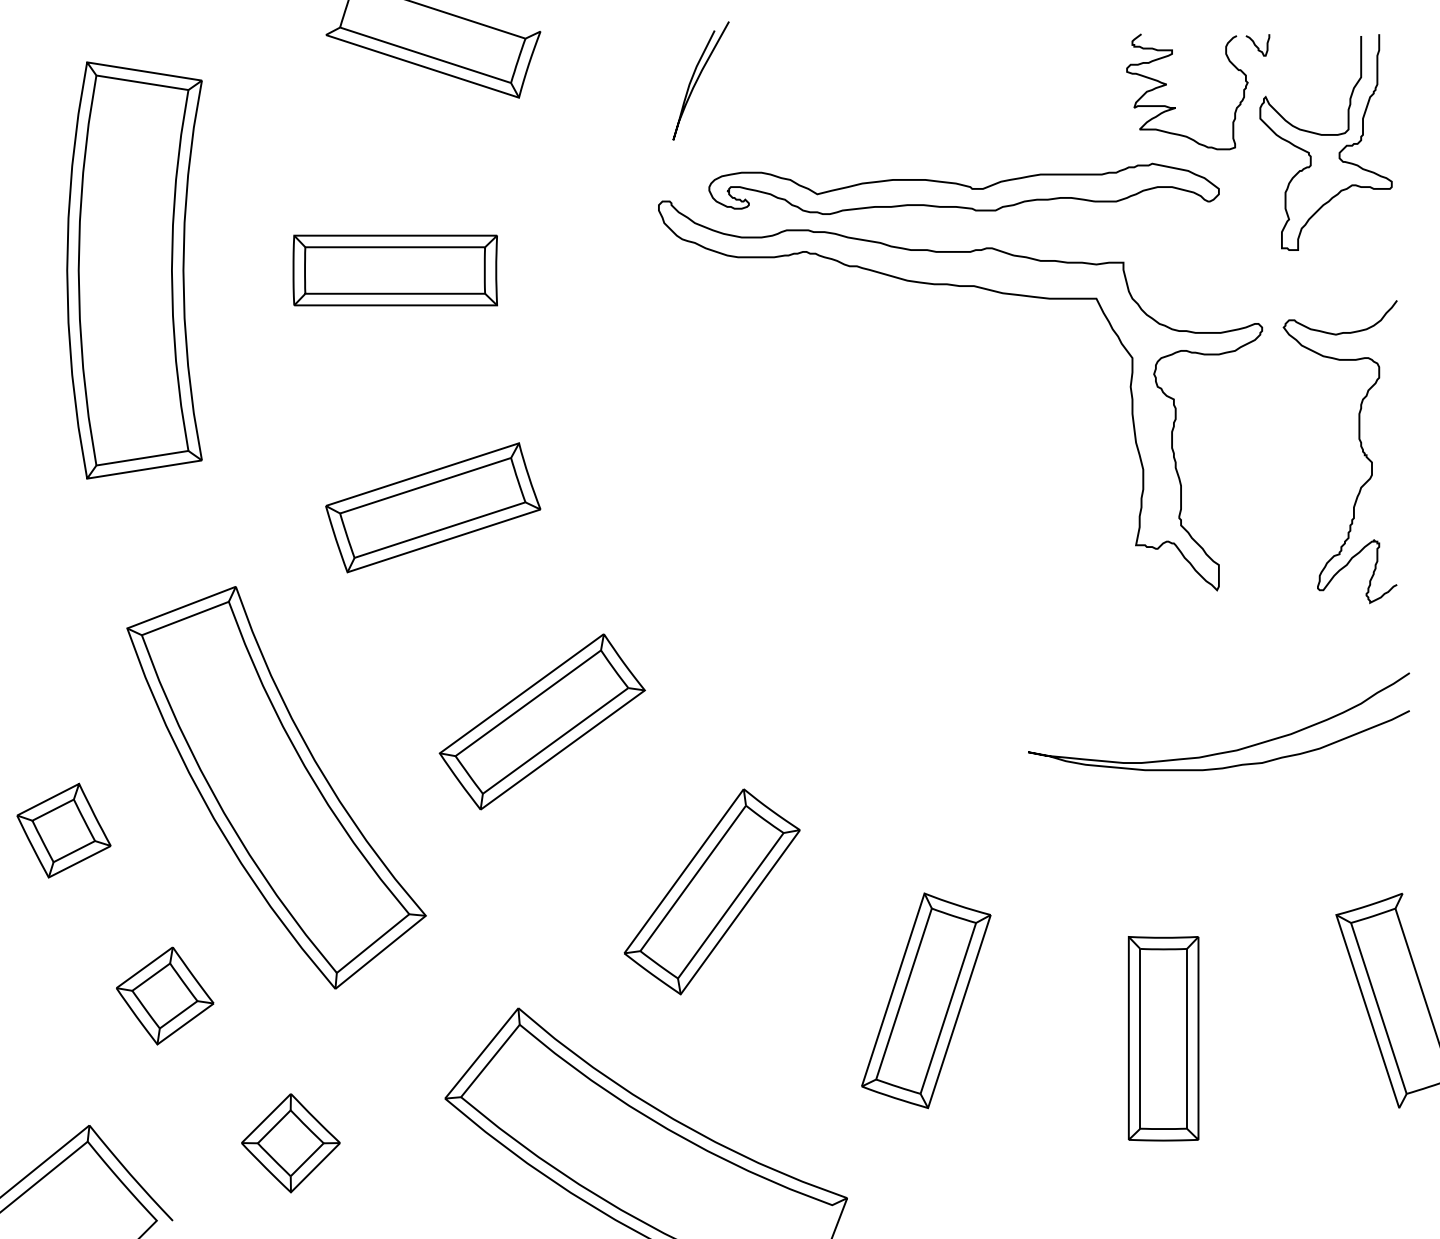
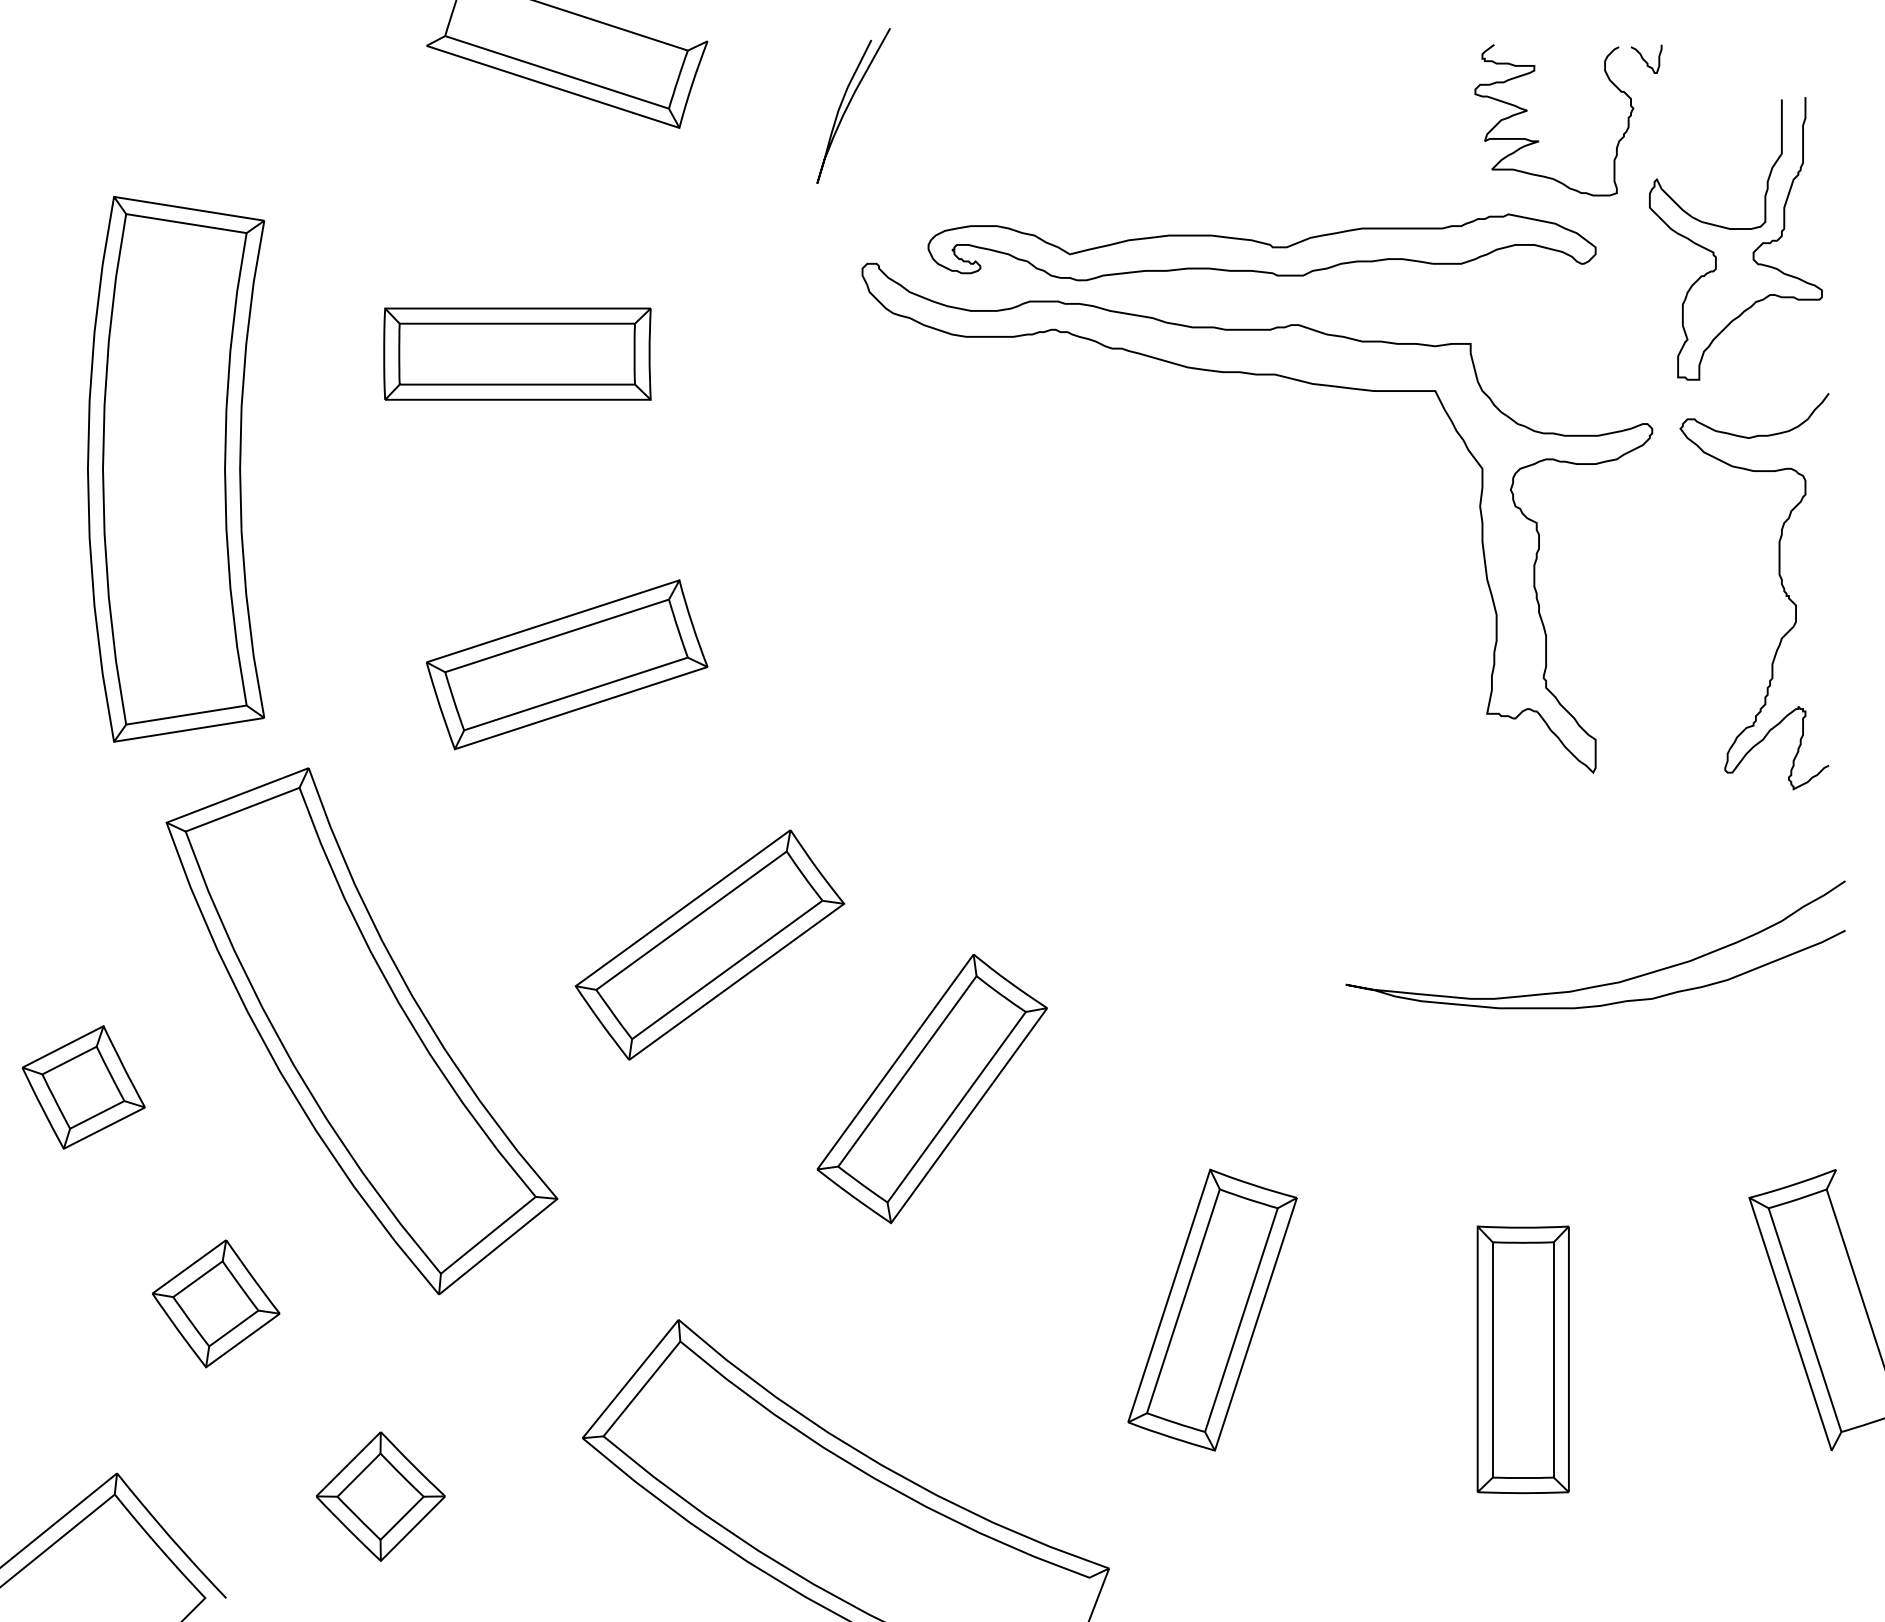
curve: (698, 79) -> (850, 104), moved
curve: (1325, 135) -> (1735, 229), moved
part: (134, 270) -> (176, 469), moved
part: (711, 891) -> (931, 1088), moved

